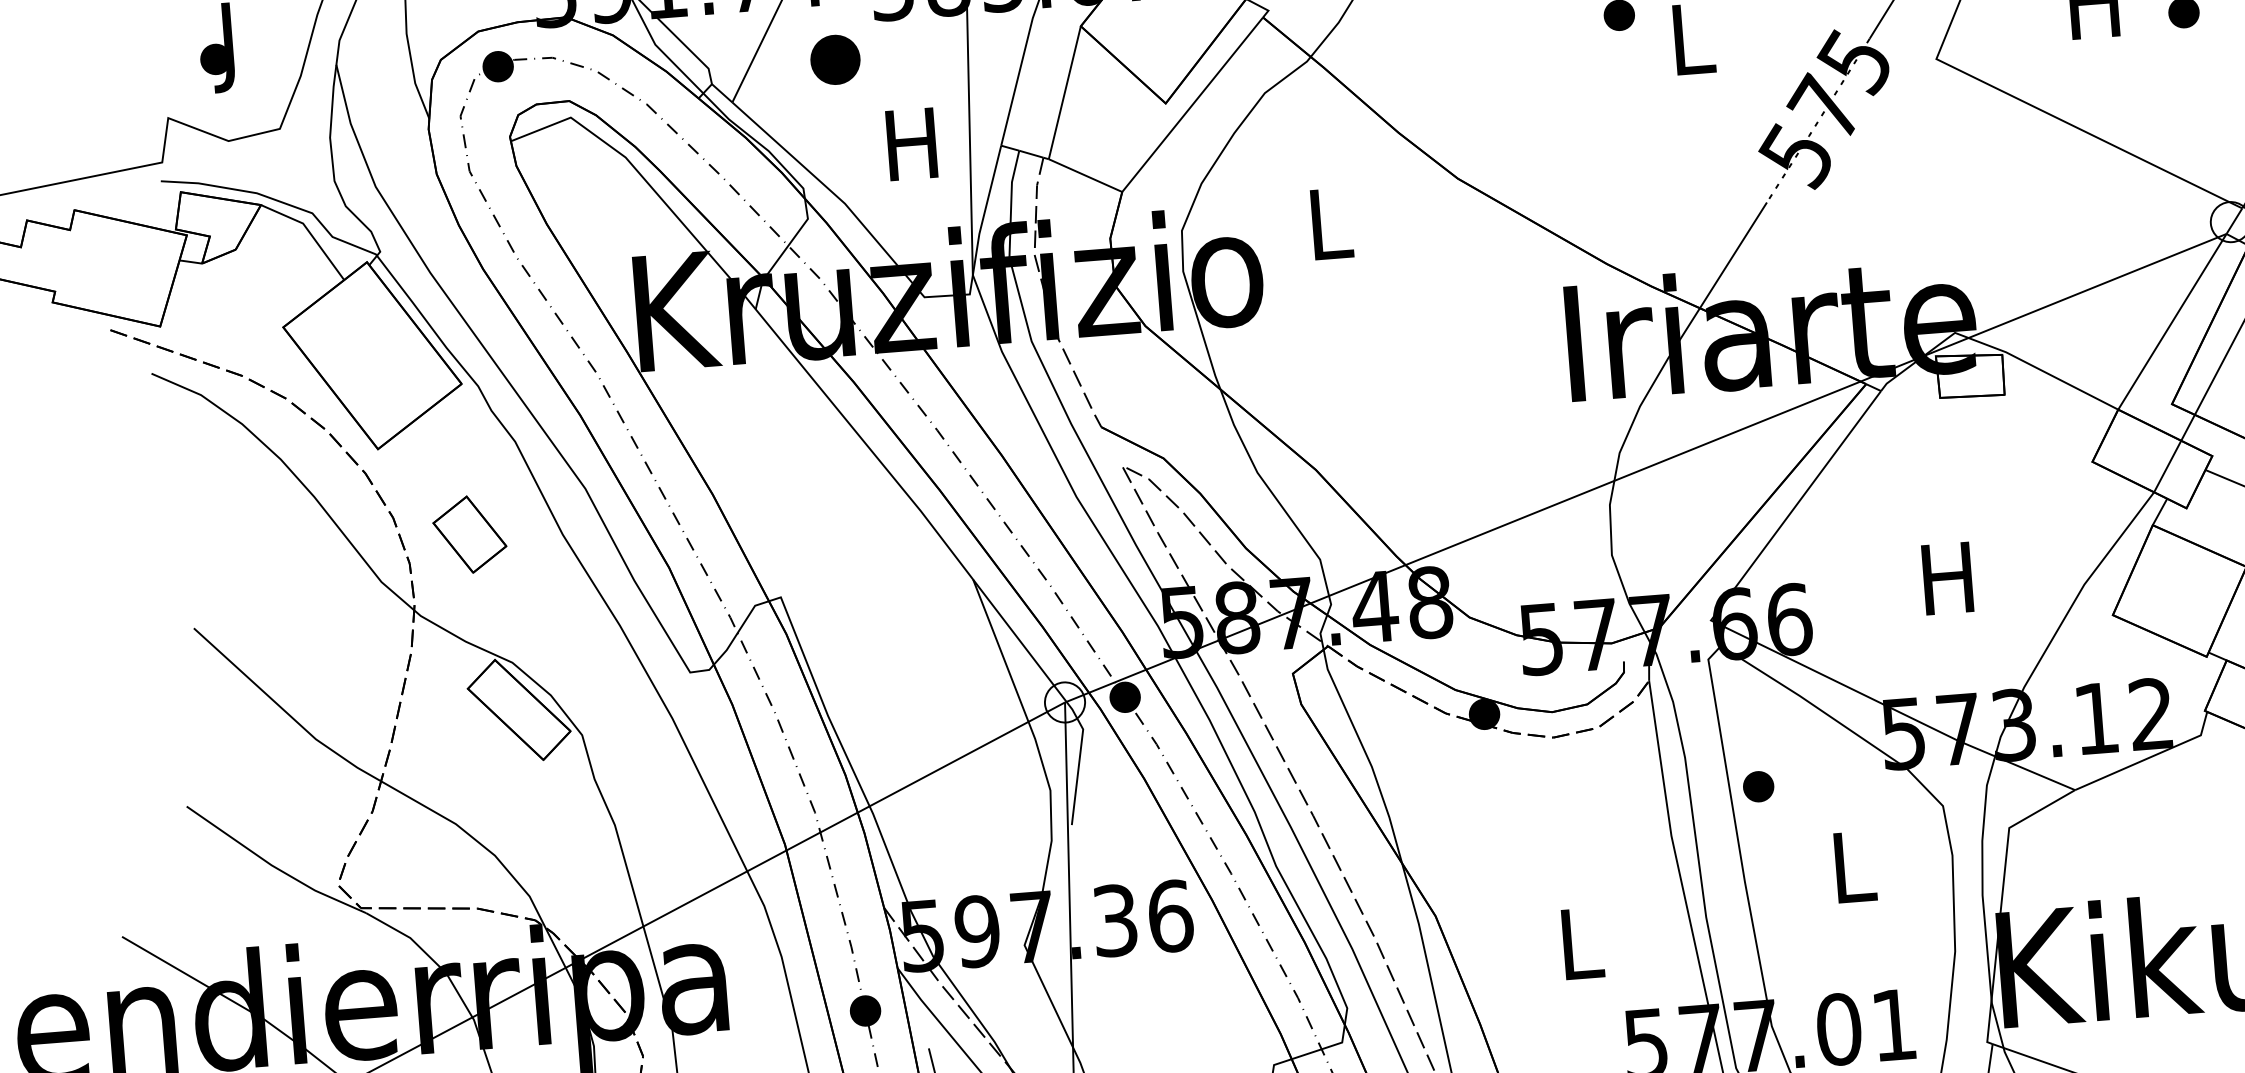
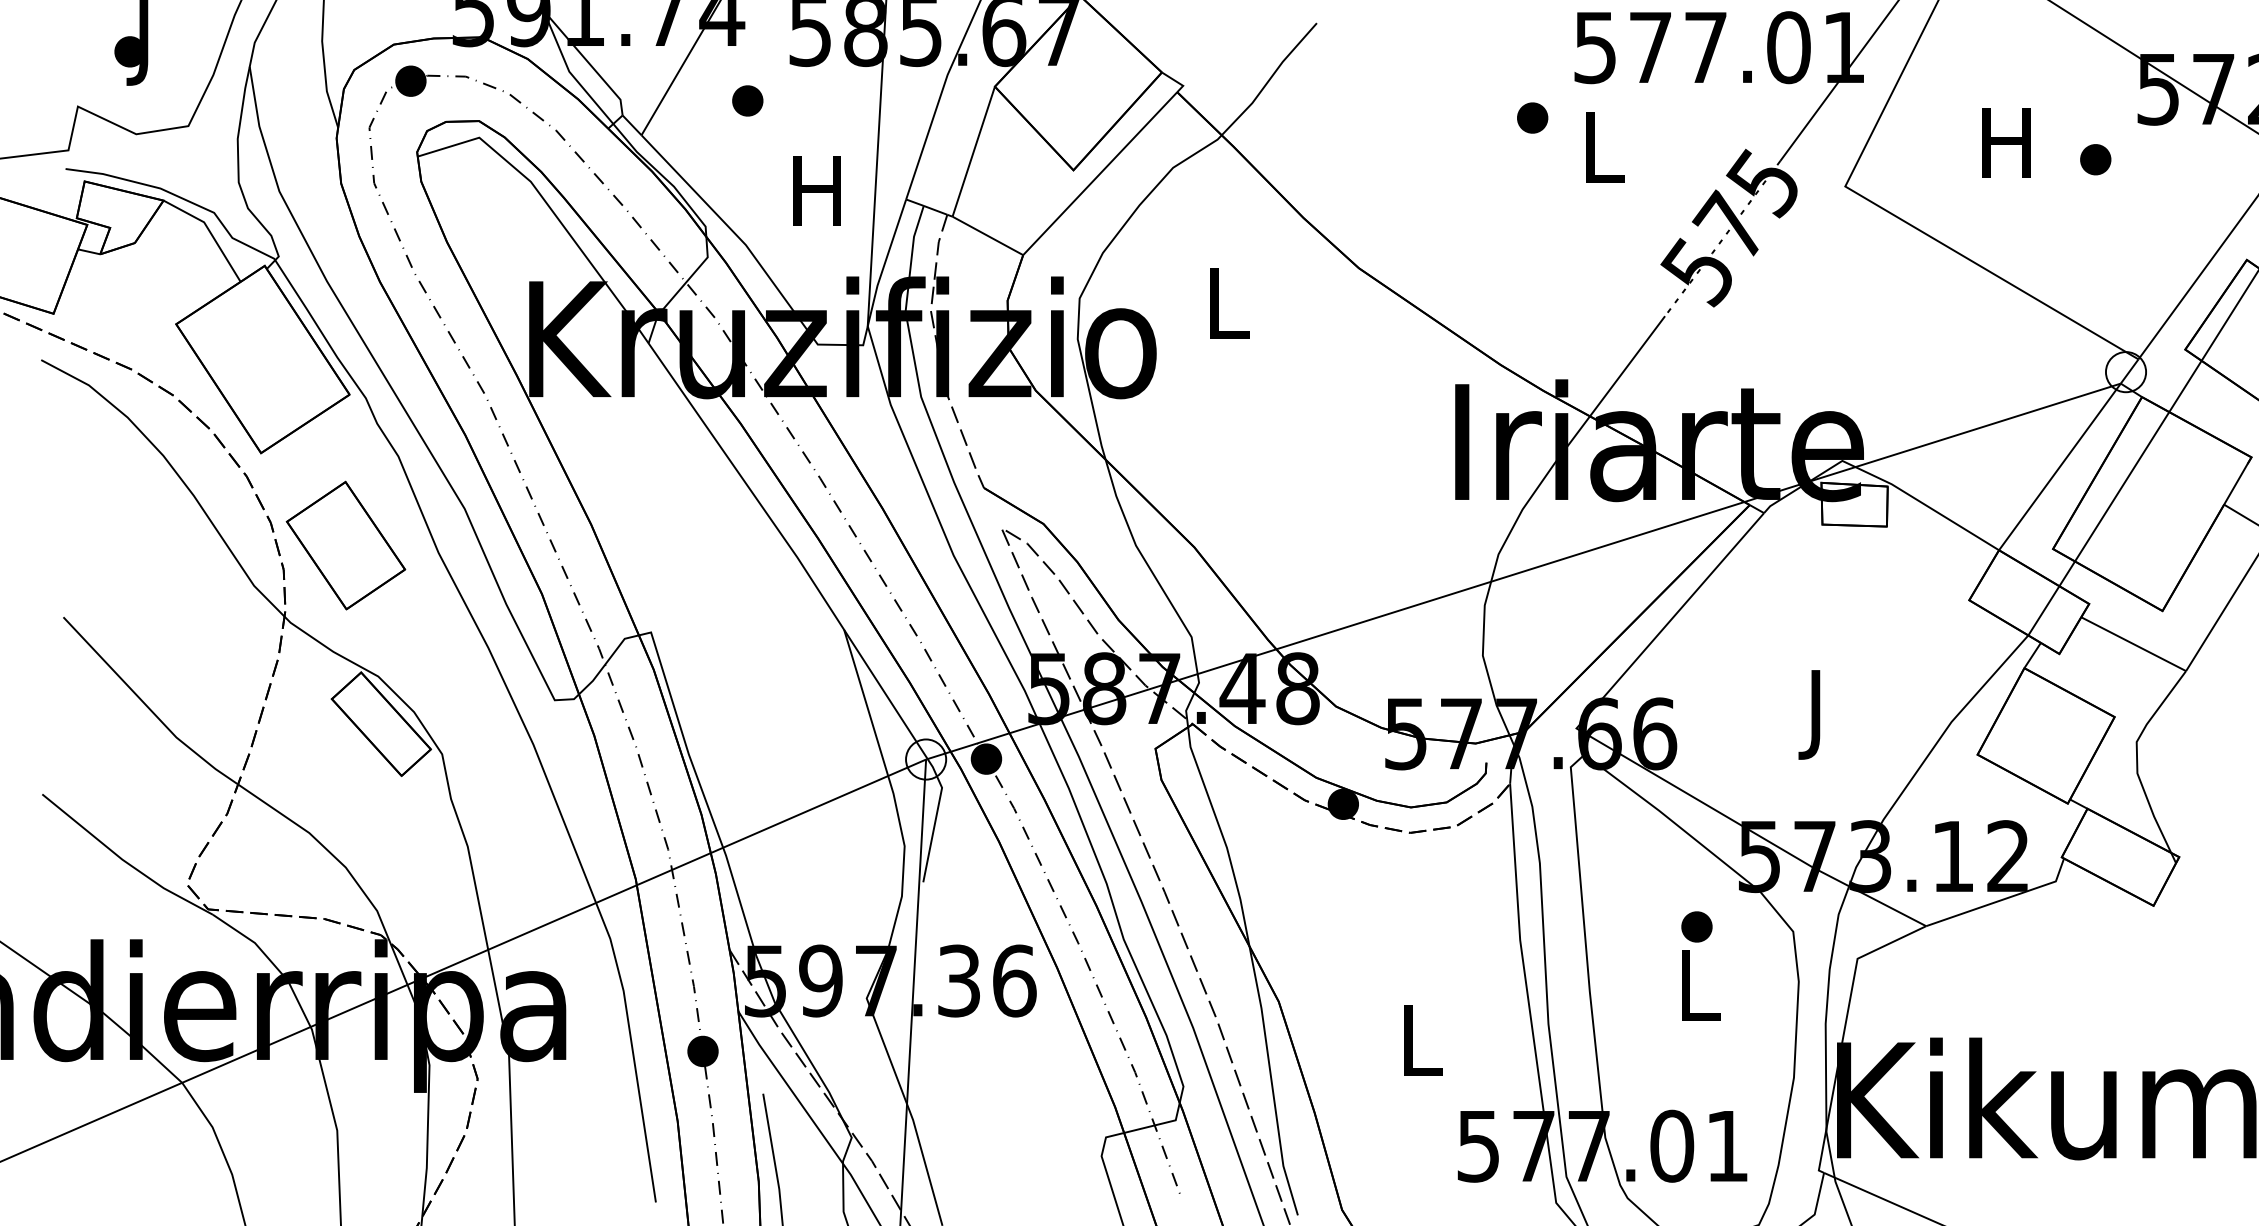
part: (835, 59) -> (747, 100), size x0.62
part: (469, 534) -> (345, 545), size x1.67
text: (1948, 587) -> (1815, 714), H -> J
part: (1758, 786) -> (1696, 926), moved

